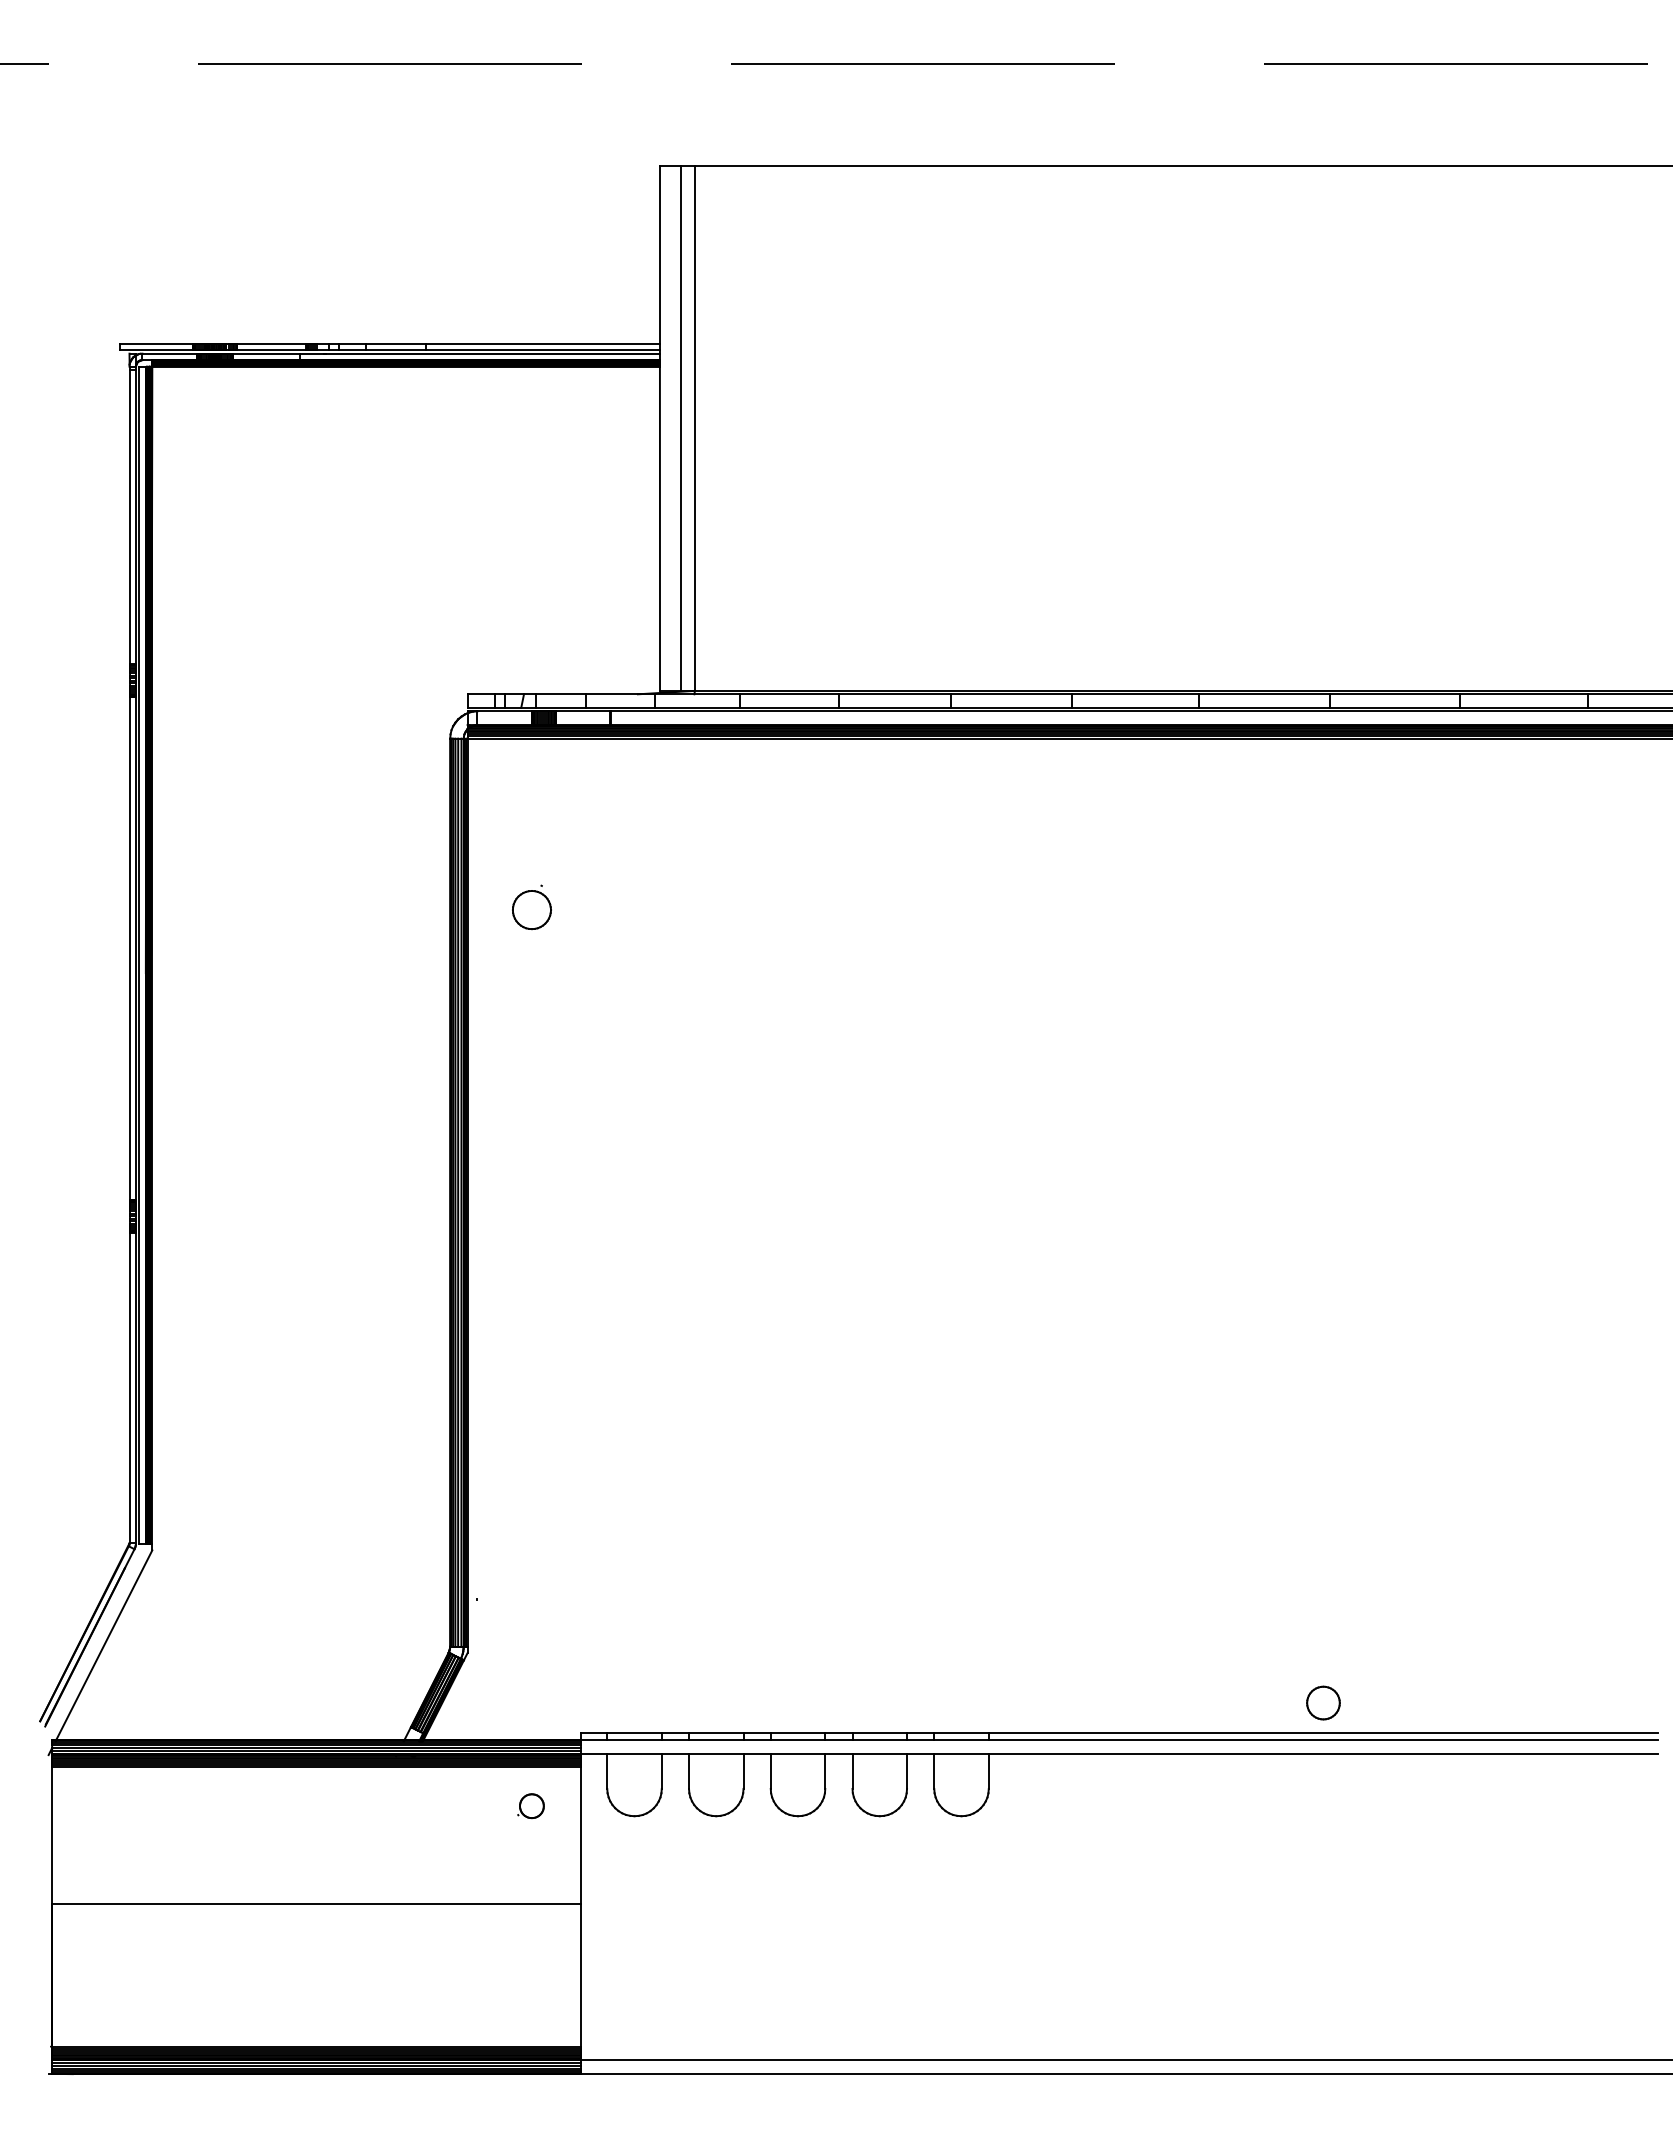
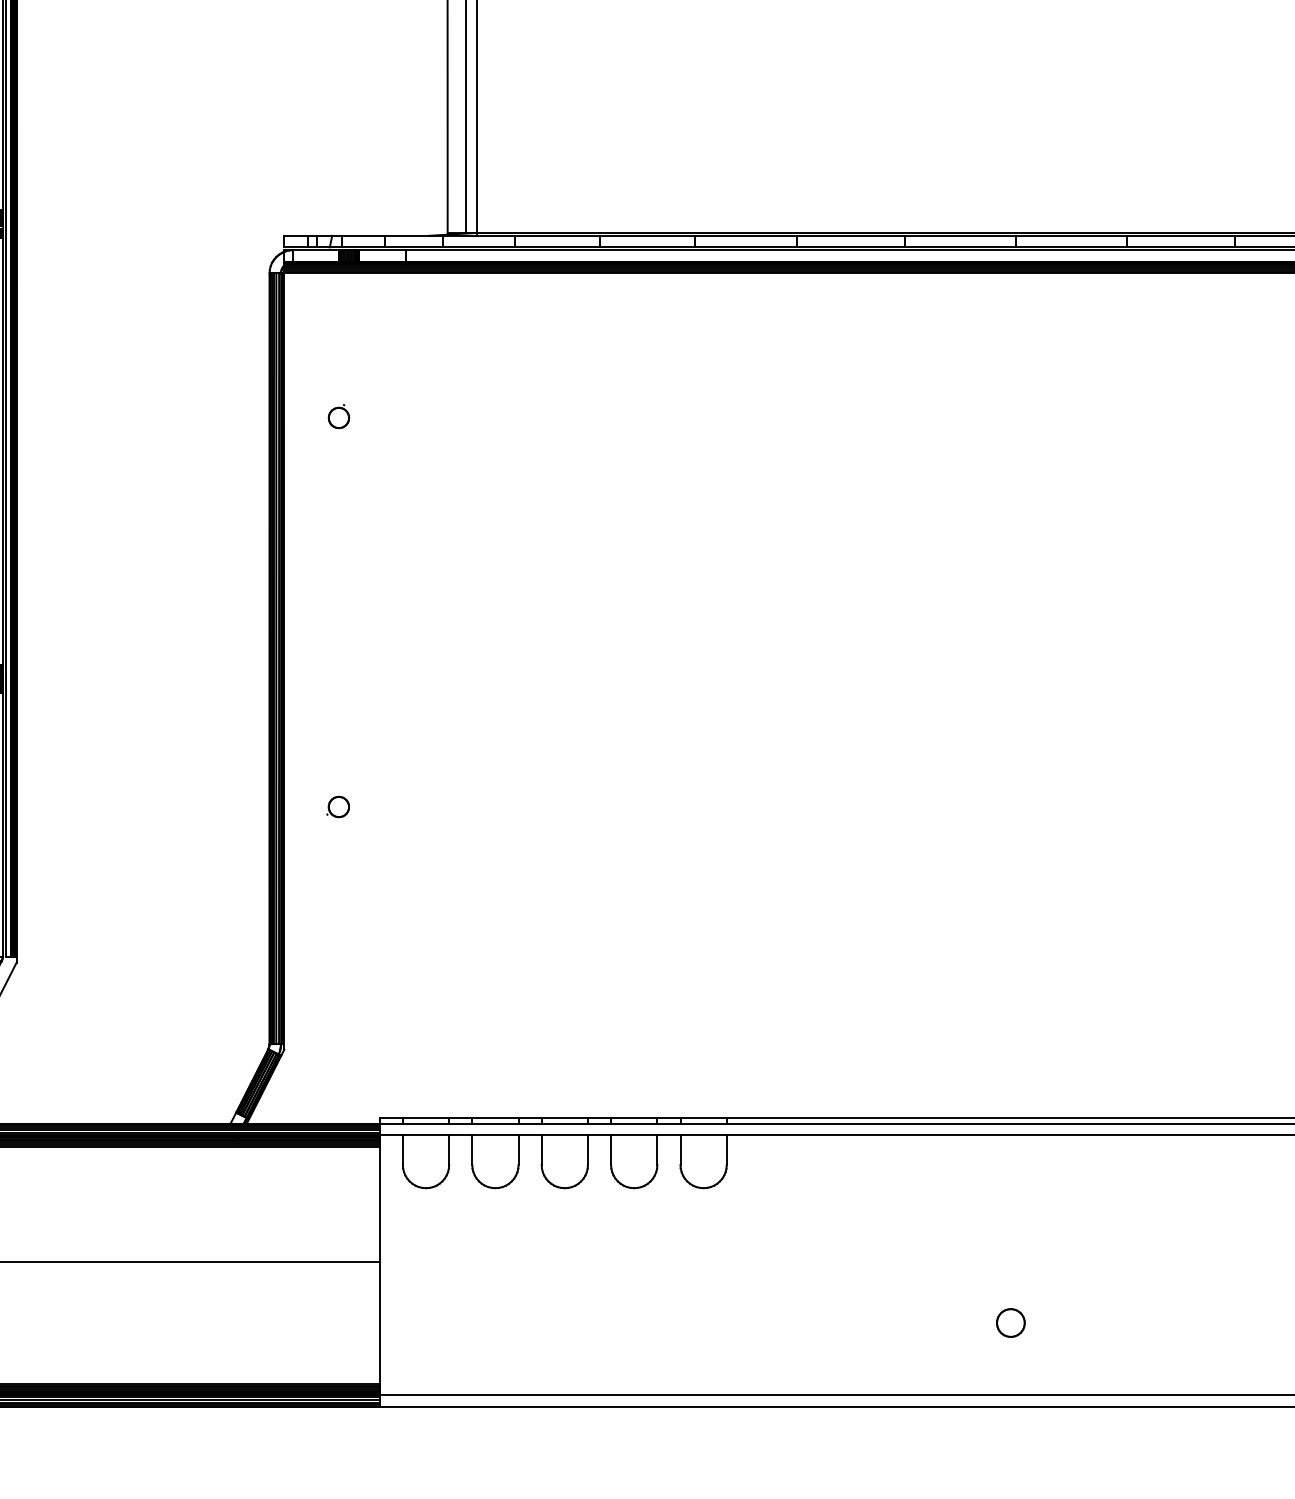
part: (531, 906) -> (338, 415), size x0.62
part: (1323, 1702) -> (1010, 1322), moved
part: (530, 1806) -> (337, 807), moved

